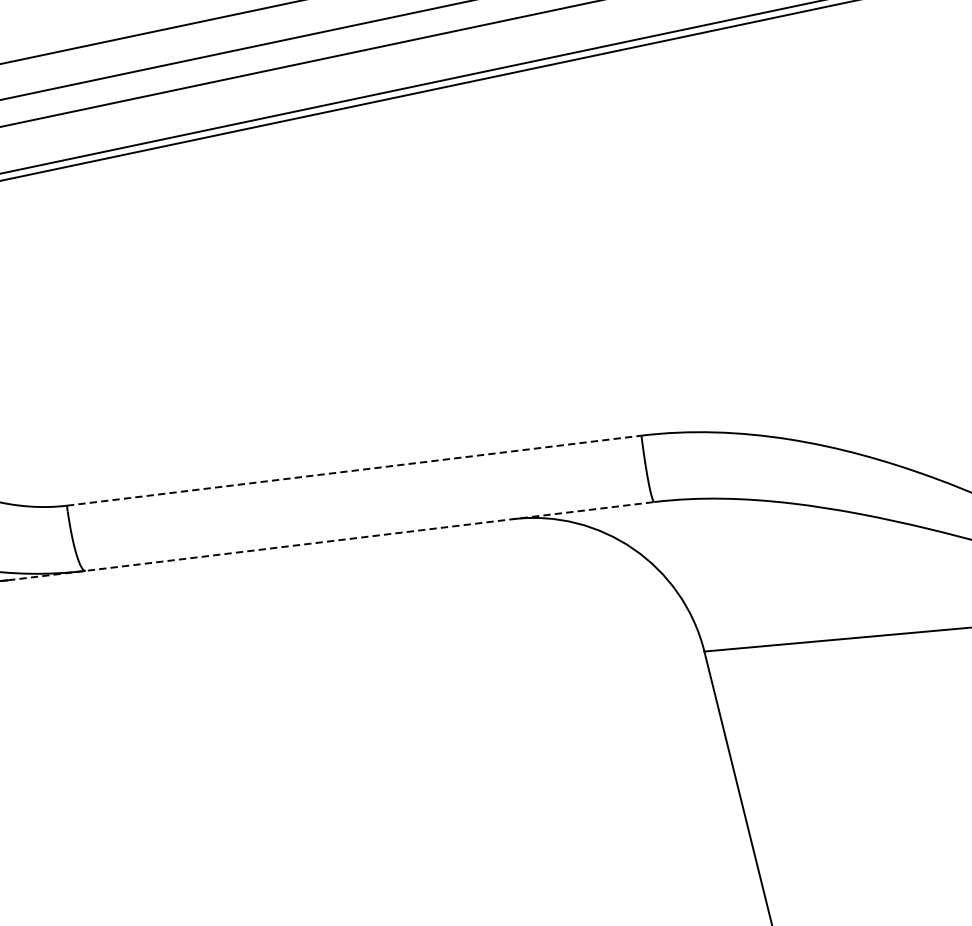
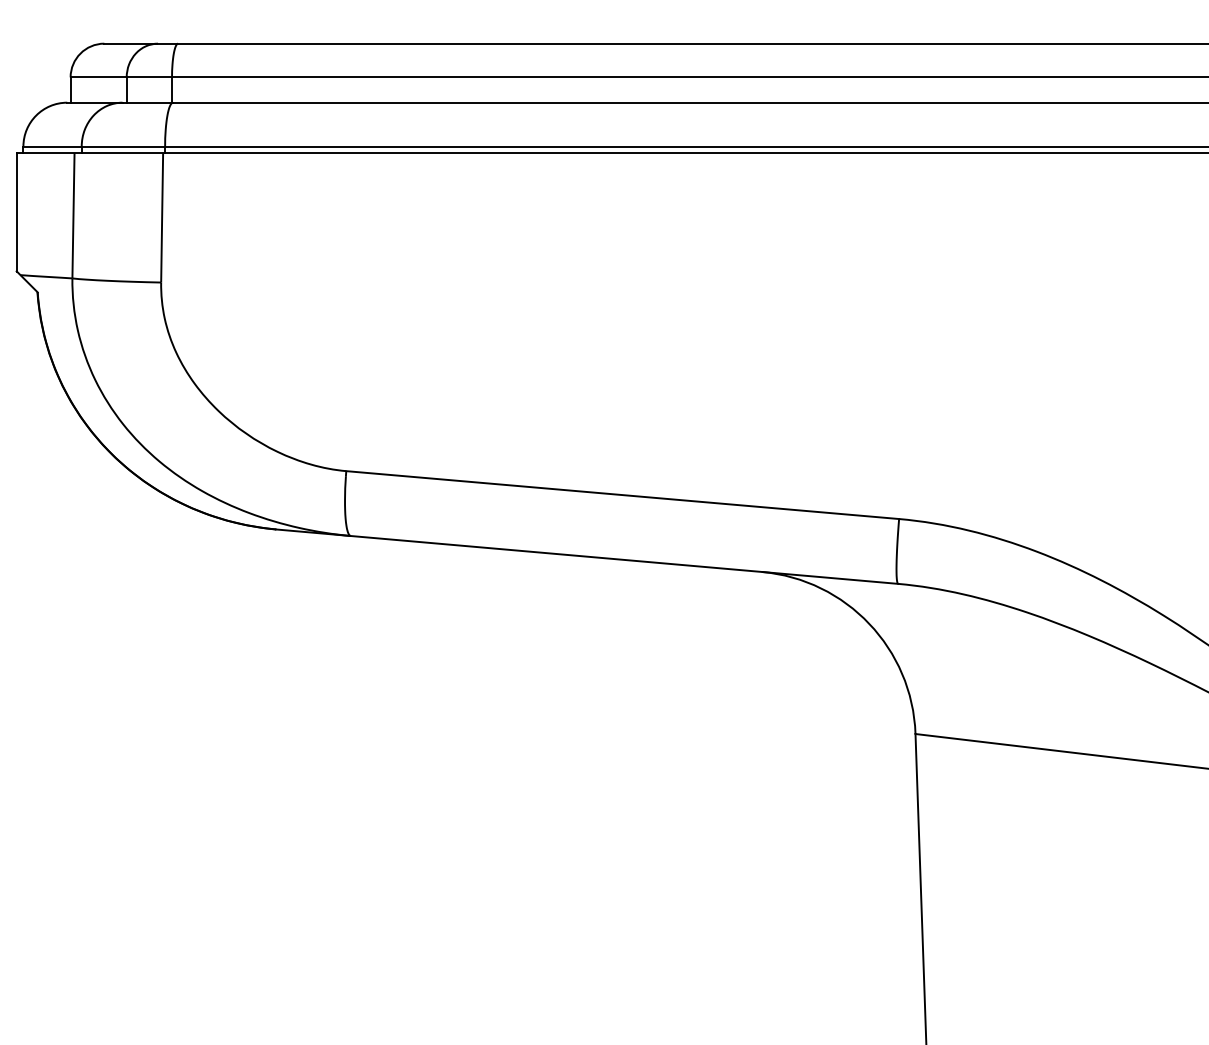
line: (355, 470) -> (623, 495), dashed -> solid
line: (331, 540) -> (587, 556), dashed -> solid

